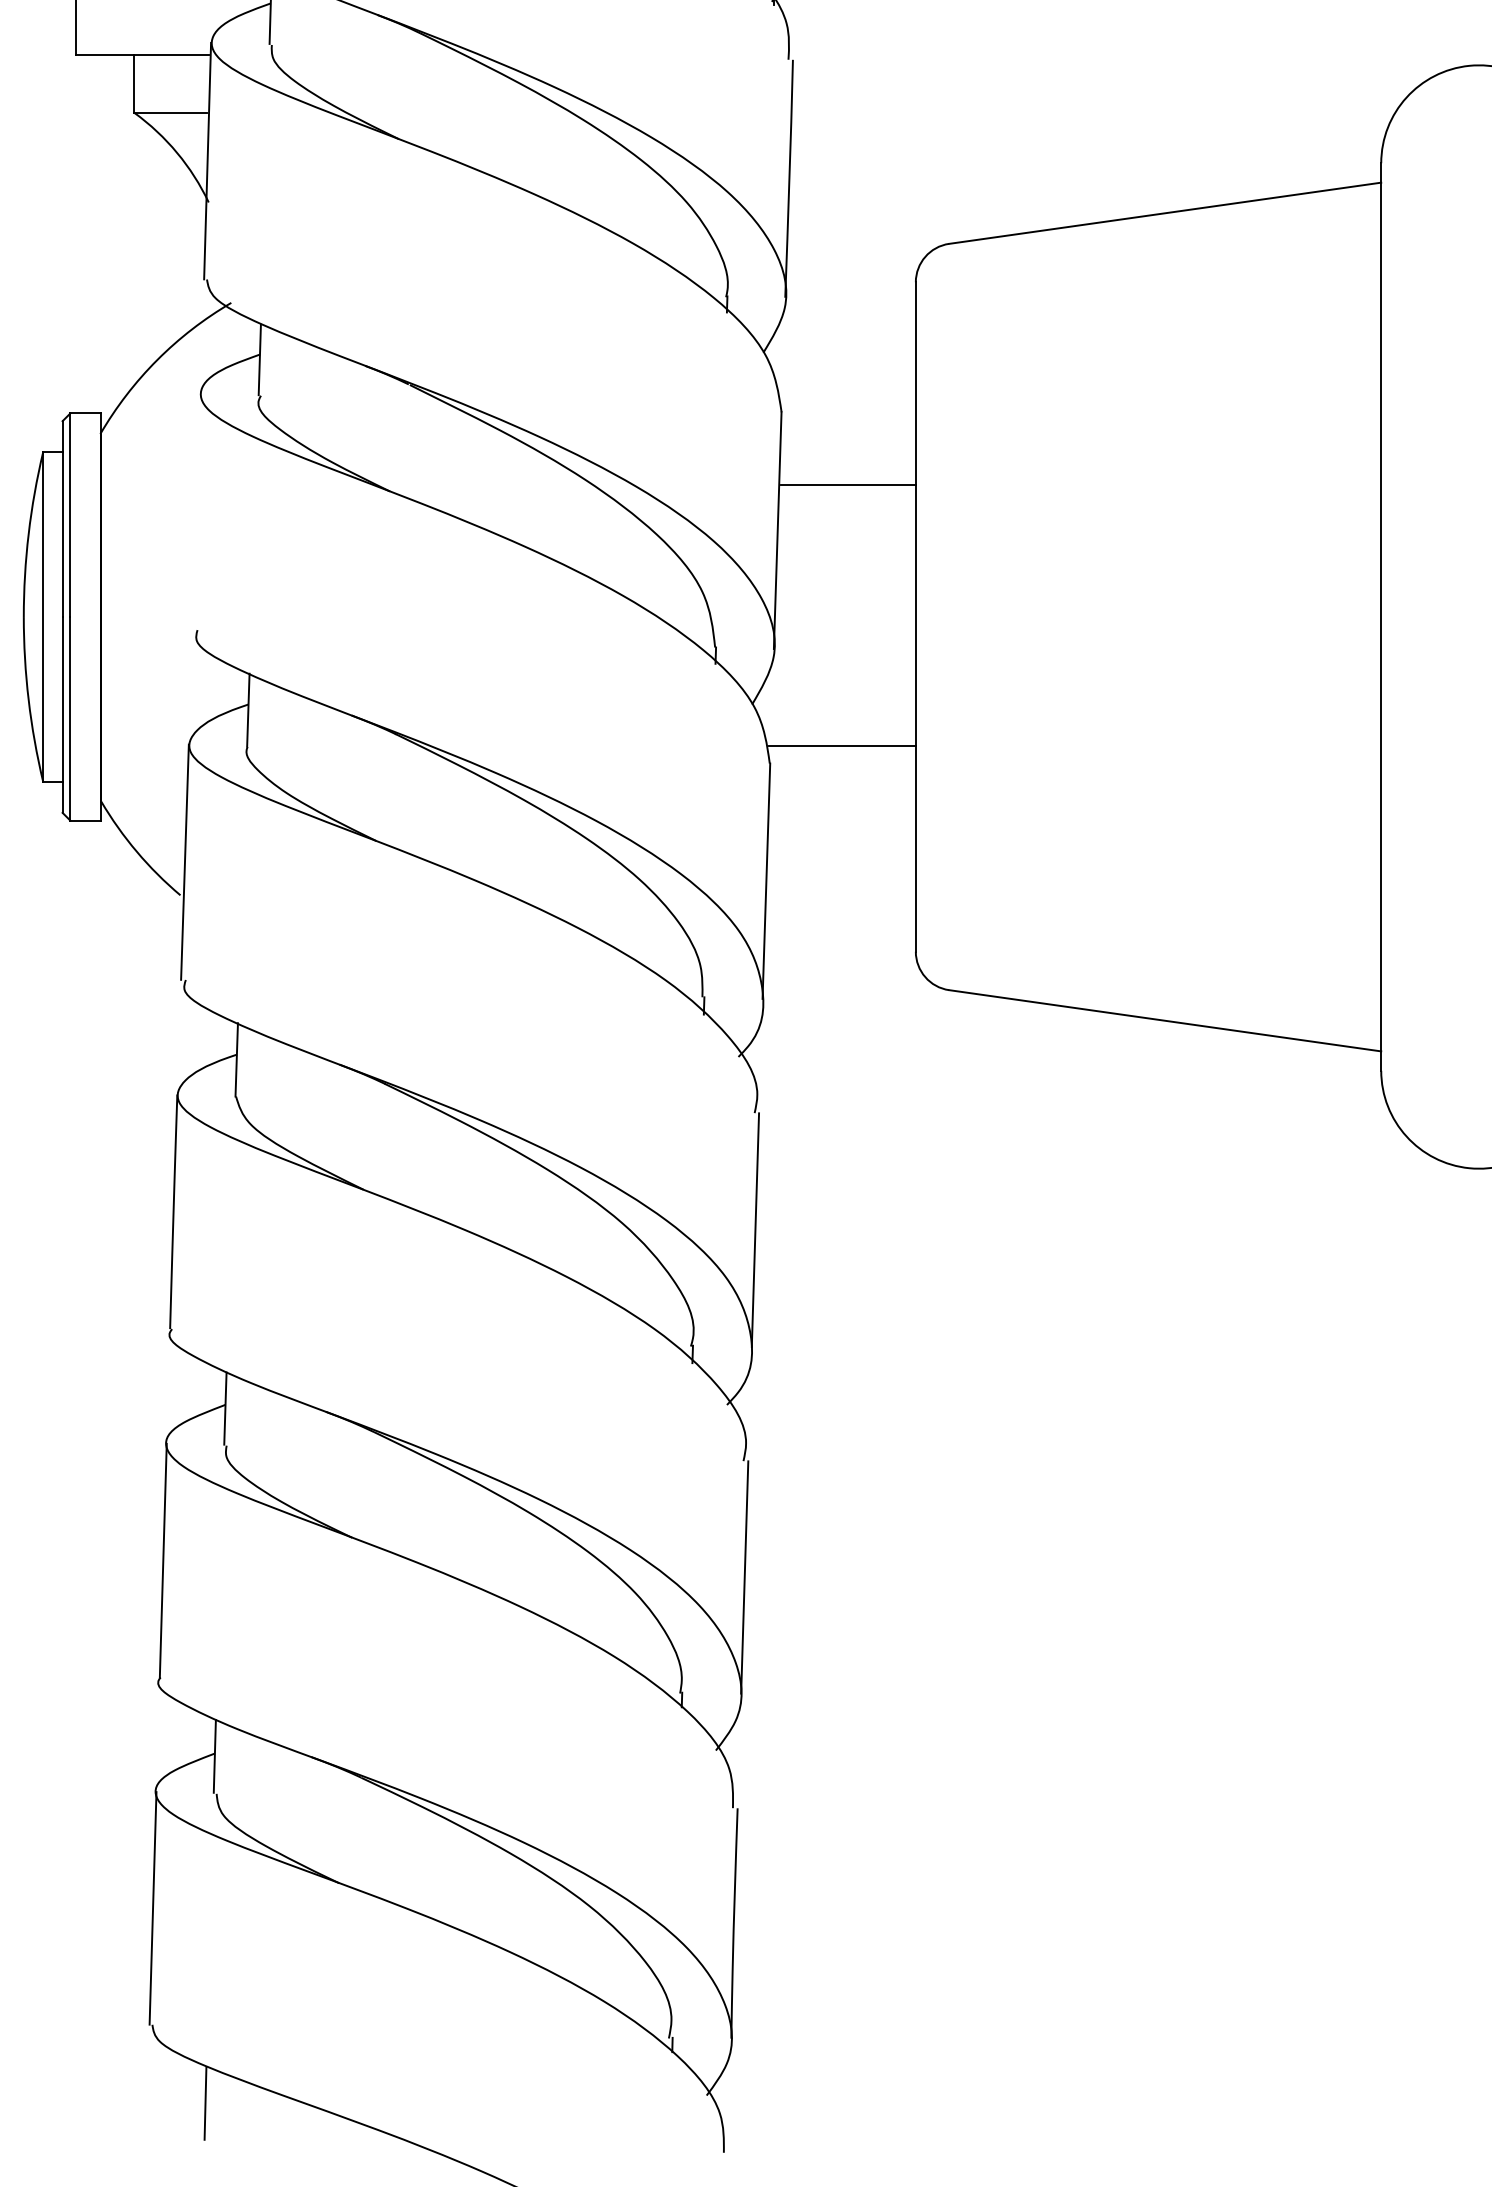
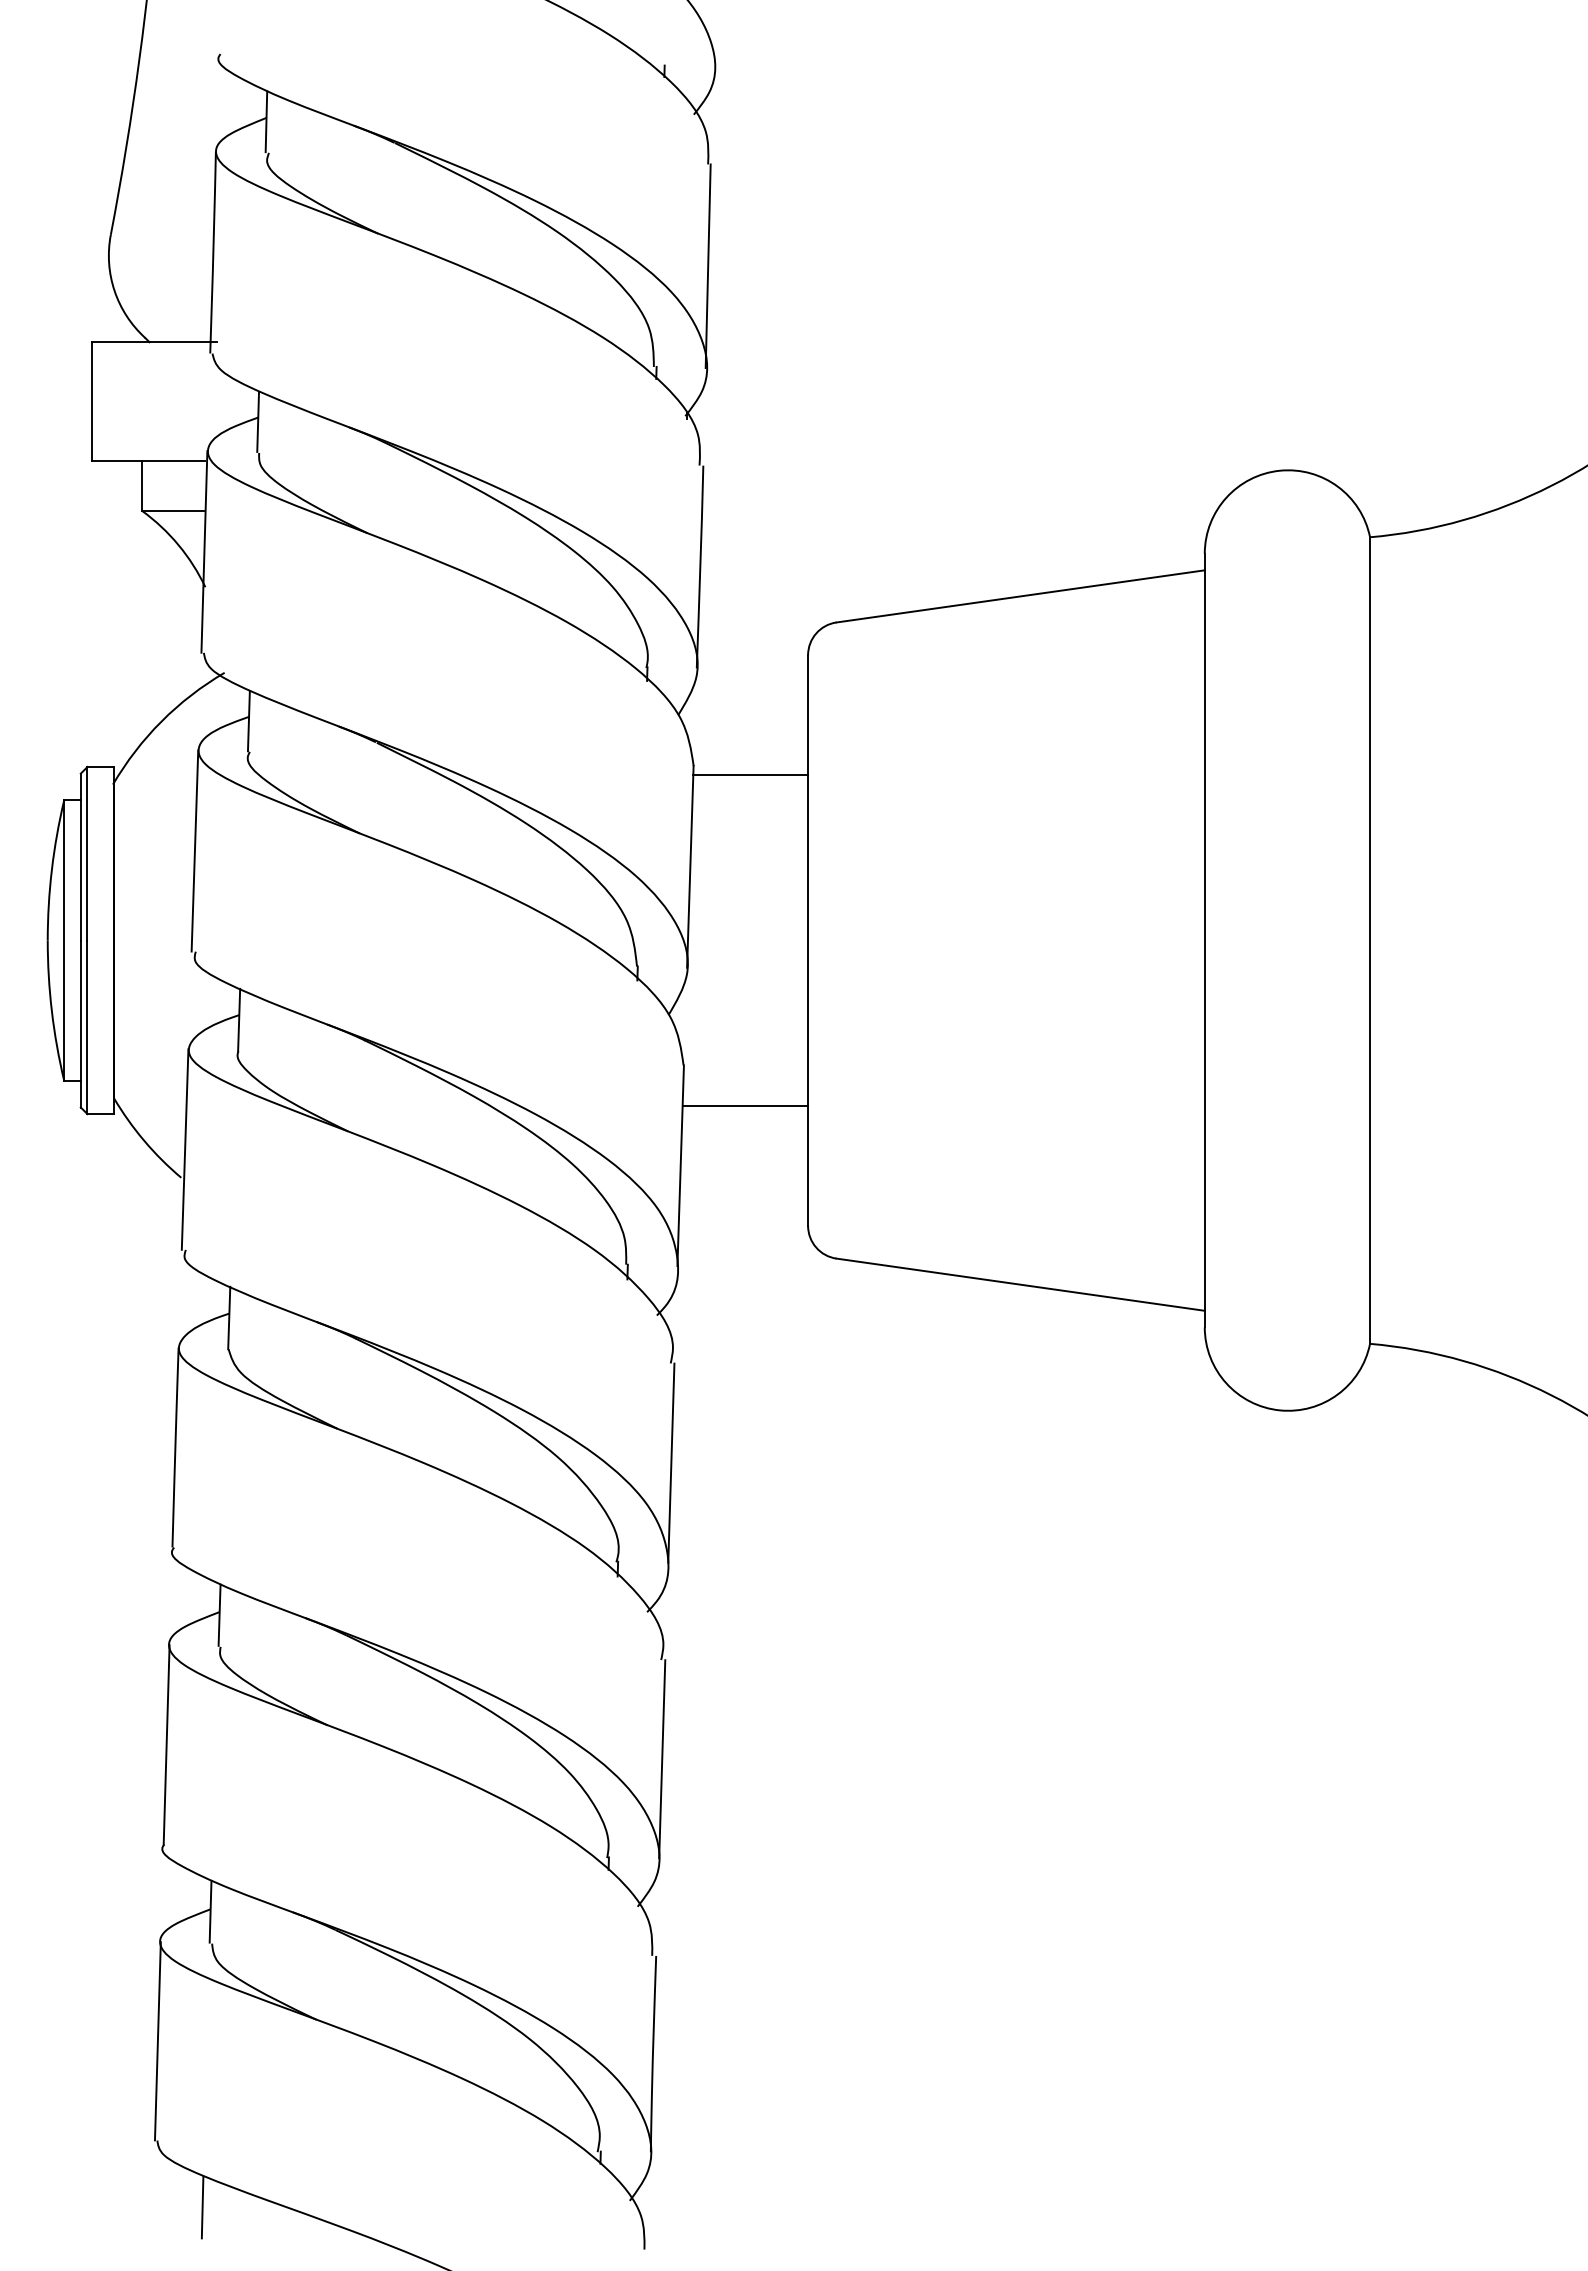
line: (848, 485) -> (750, 775), moved
line: (195, 511) -> (194, 850), added
line: (842, 746) -> (745, 1105), moved

